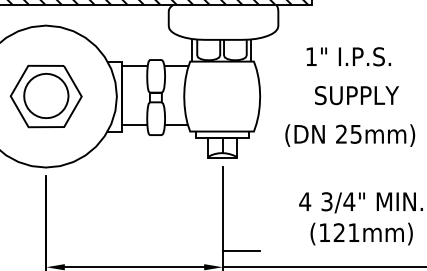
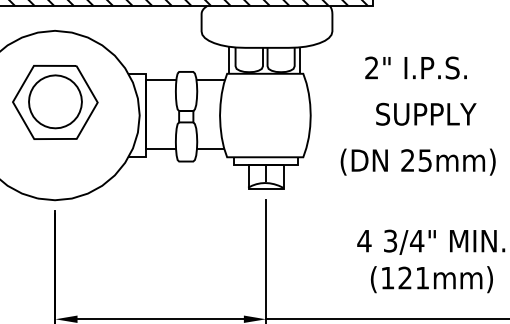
text: (311, 56) -> (371, 67), 1" -> 2"
part: (46, 96) -> (55, 102), moved
line: (241, 251) -> (288, 300), removed

